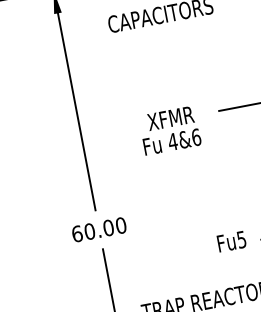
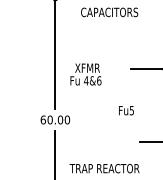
text: (169, 130) -> (85, 74), moved
text: (231, 241) -> (126, 110), moved

